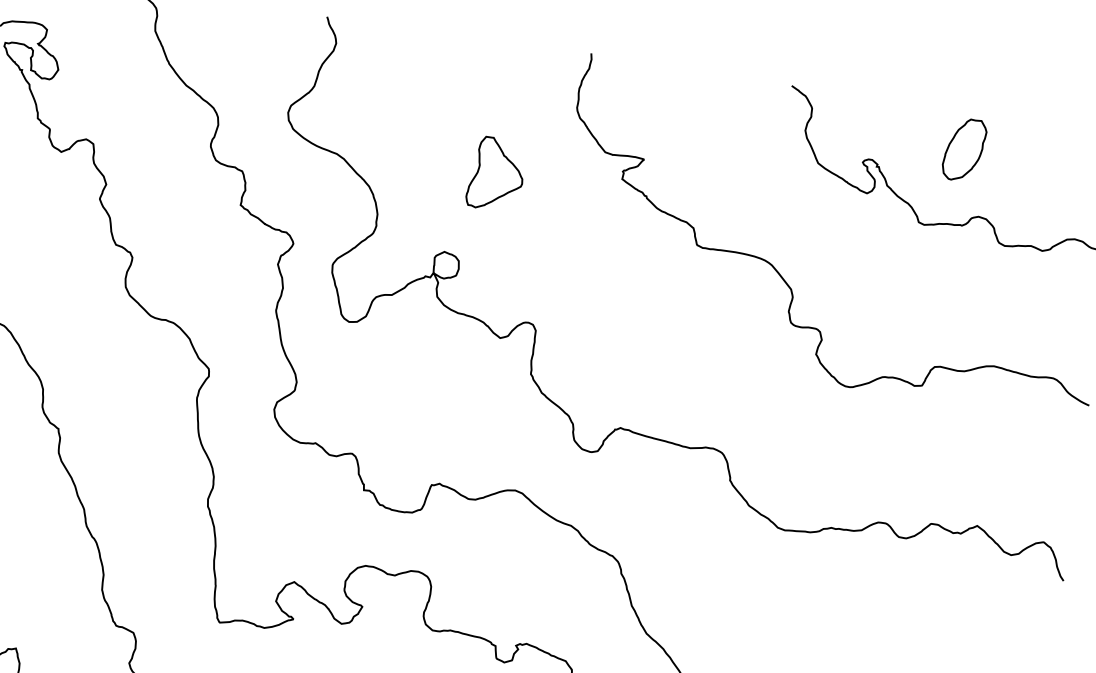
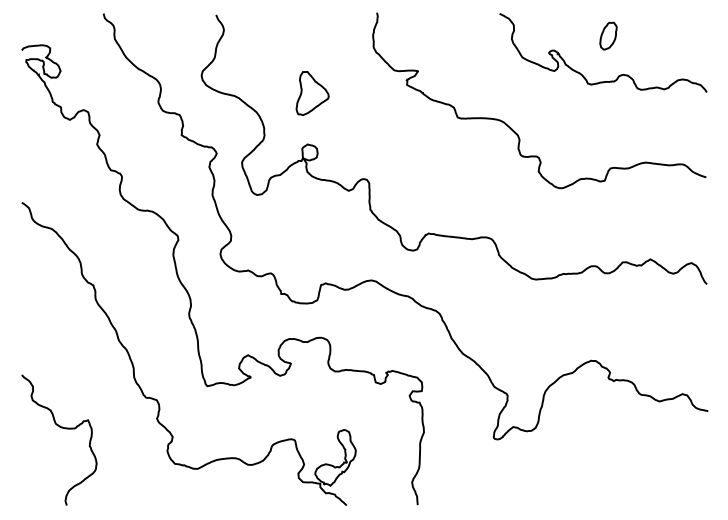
part: (964, 148) -> (608, 35), size x0.71
part: (496, 174) -> (312, 93), moved

